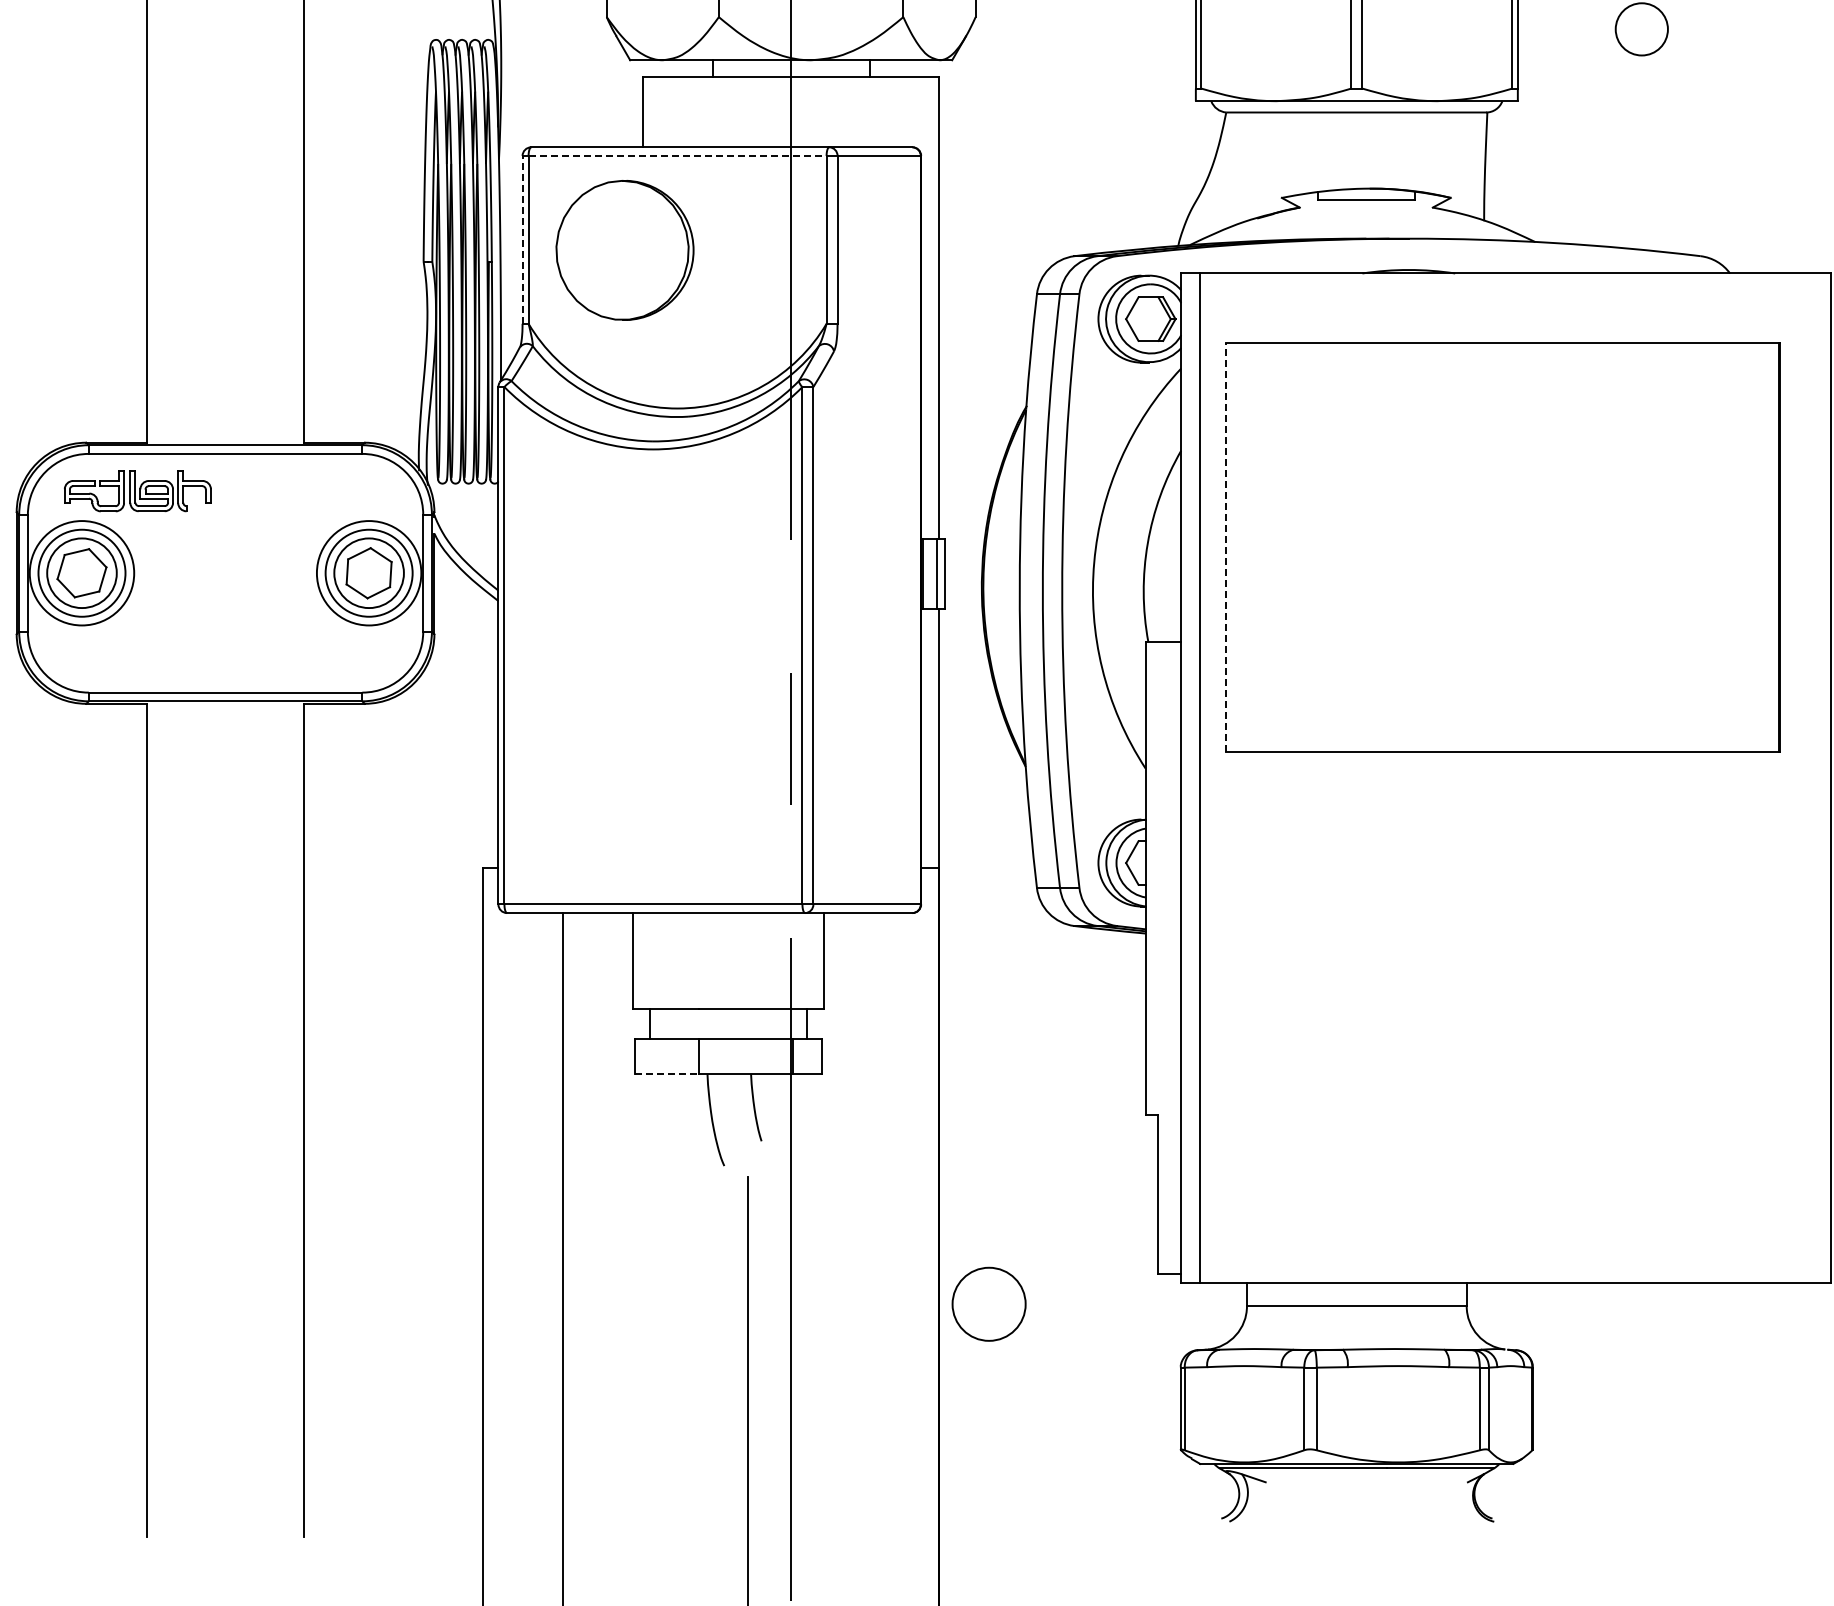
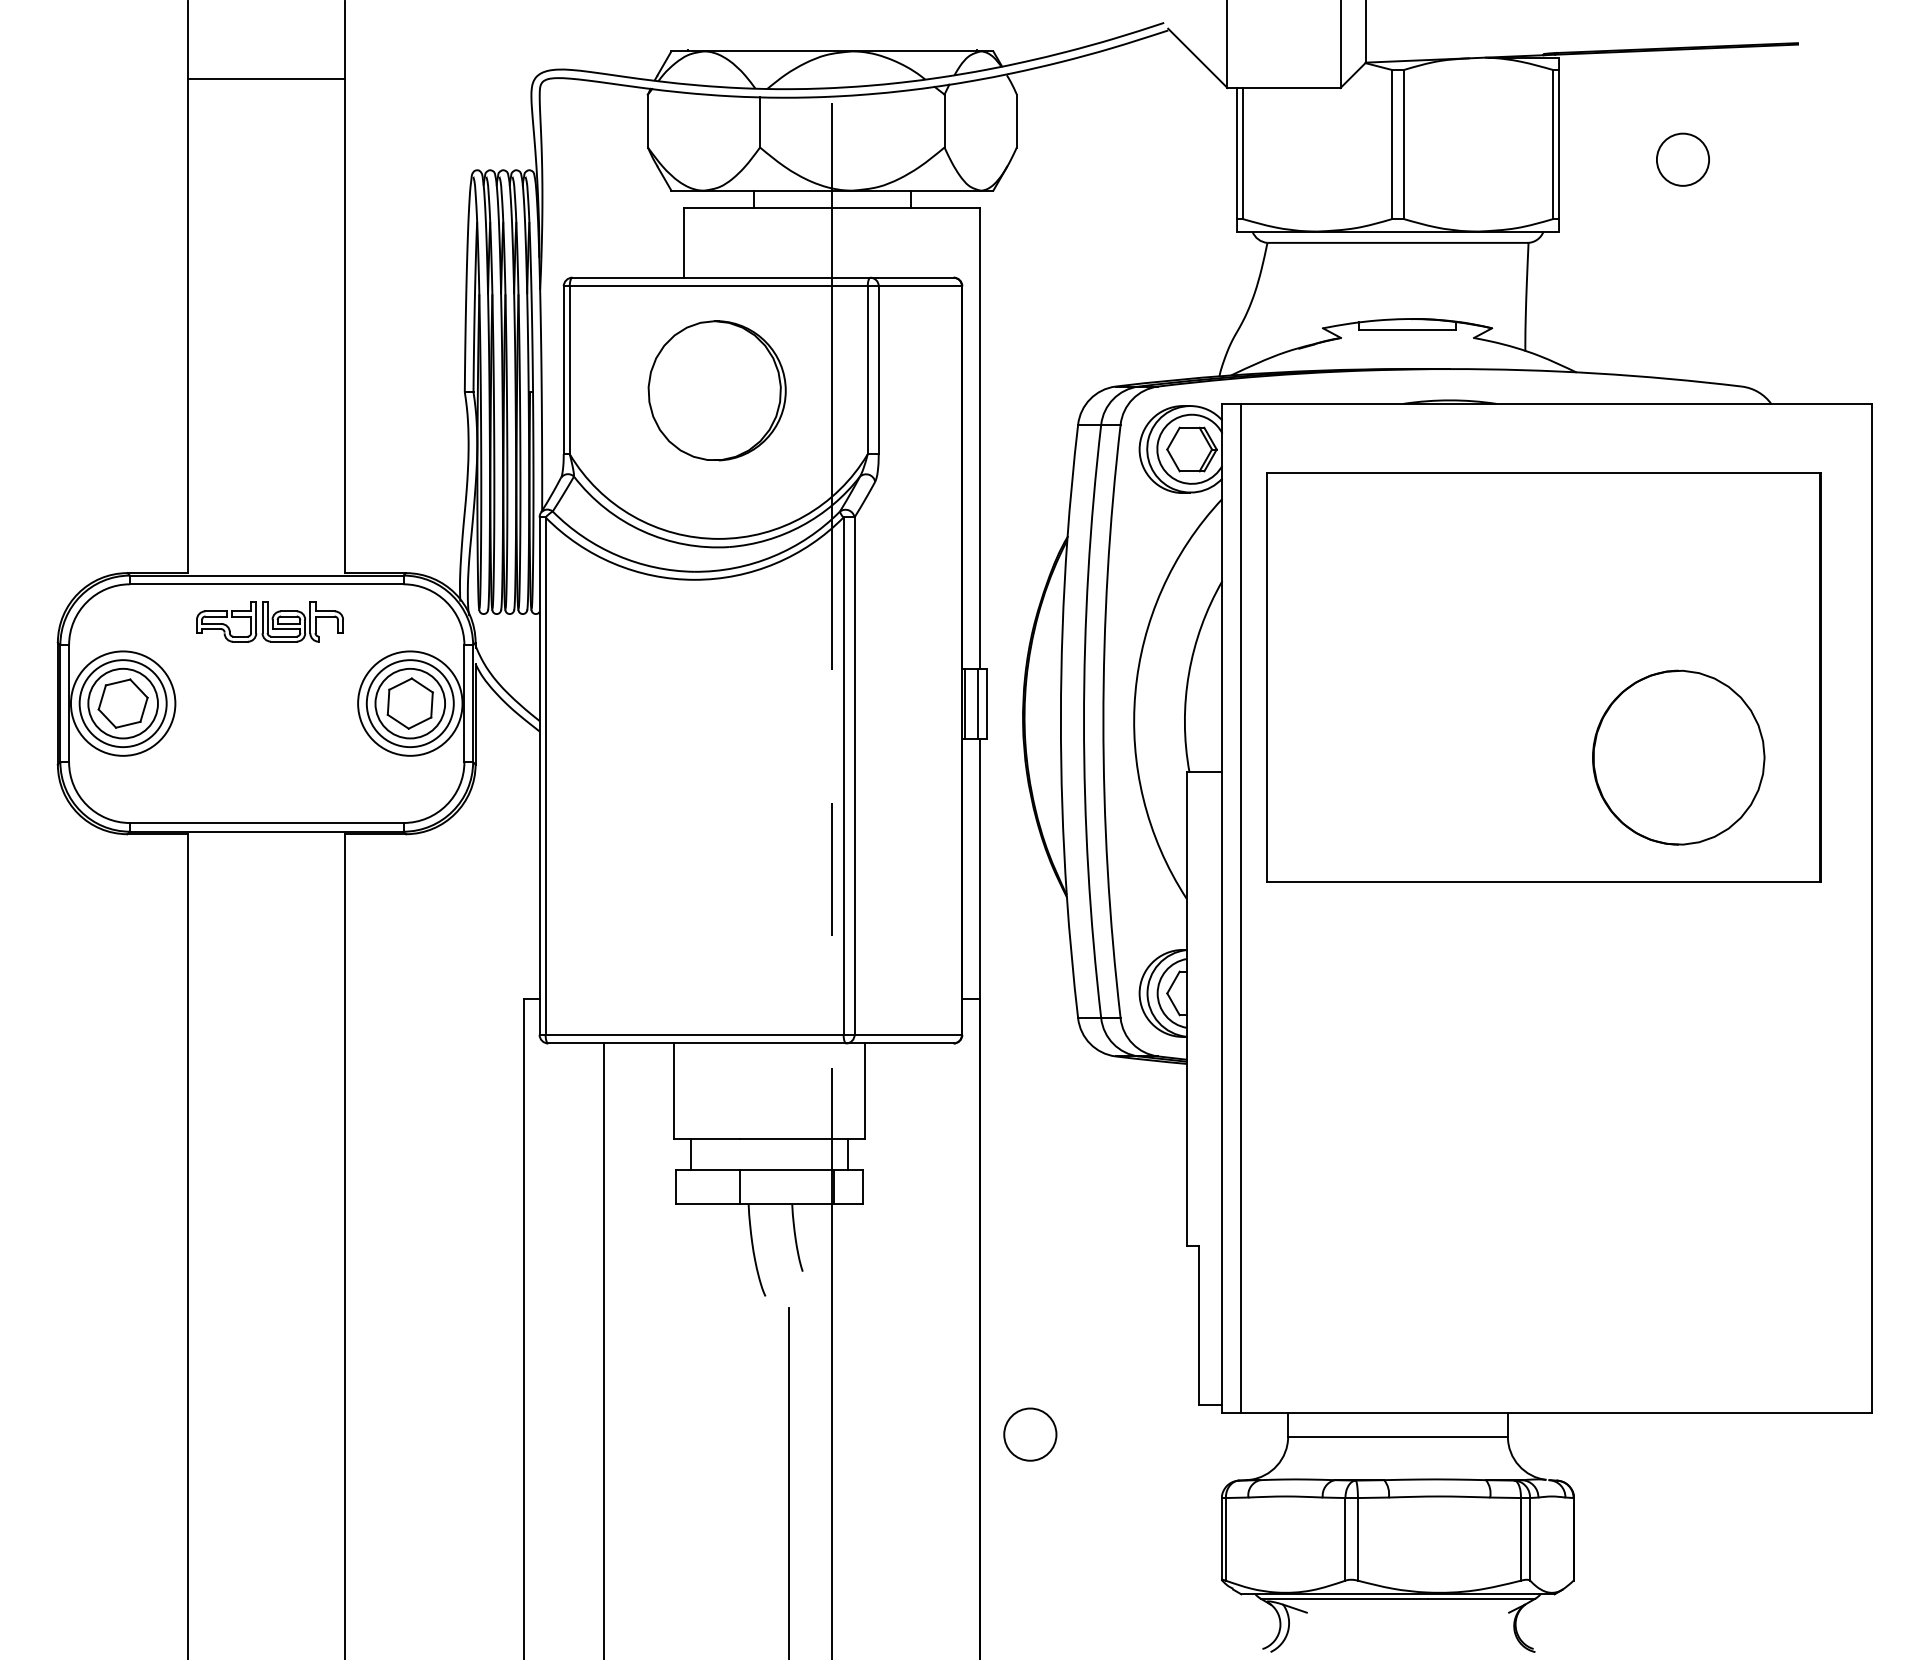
line: (678, 156) -> (719, 286), dashed -> solid
line: (522, 240) -> (563, 370), dashed -> solid
part: (624, 250) -> (716, 390), moved
part: (137, 491) -> (269, 621), moved
line: (1226, 547) -> (1267, 677), dashed -> solid
part: (1637, 627) -> (1678, 757), added
line: (667, 1074) -> (708, 1204), dashed -> solid
circle: (989, 1304) -> (1030, 1434), size x0.71

